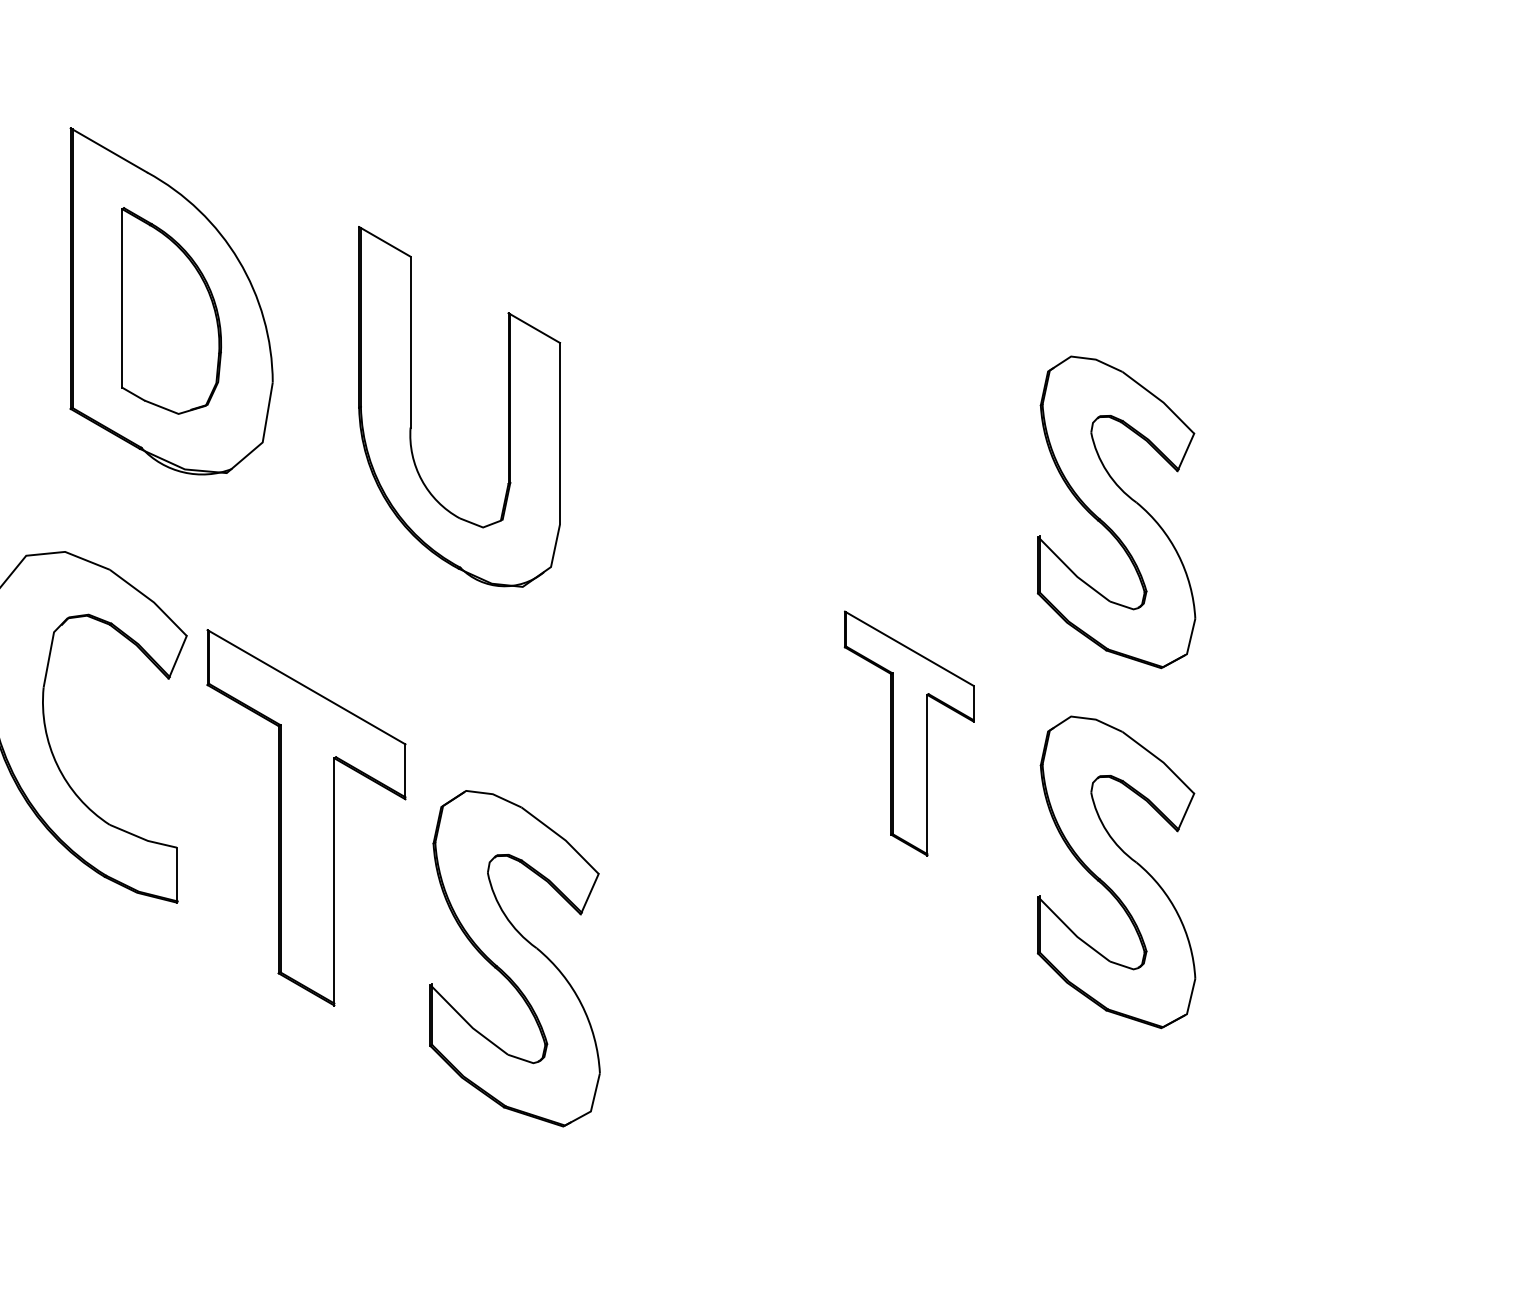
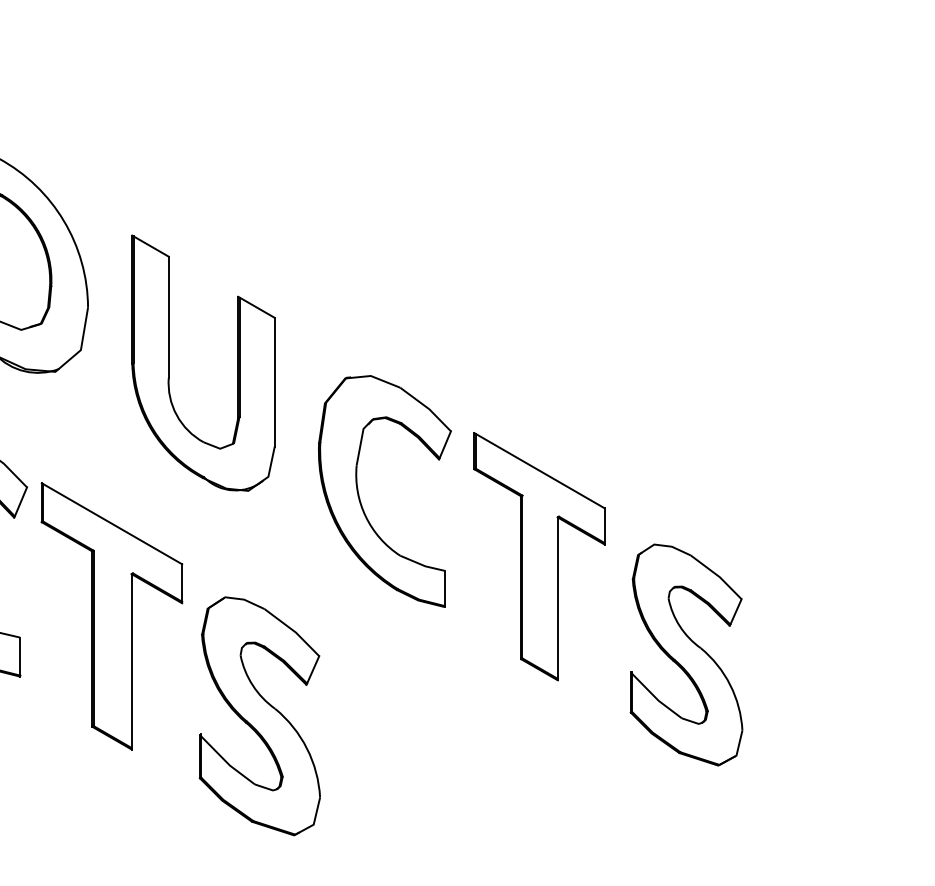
part: (411, 406) -> (169, 362), moved
part: (1116, 512) -> (686, 399), removed
part: (655, 648) -> (359, 496), added
part: (909, 733) -> (539, 556), size x1.43

